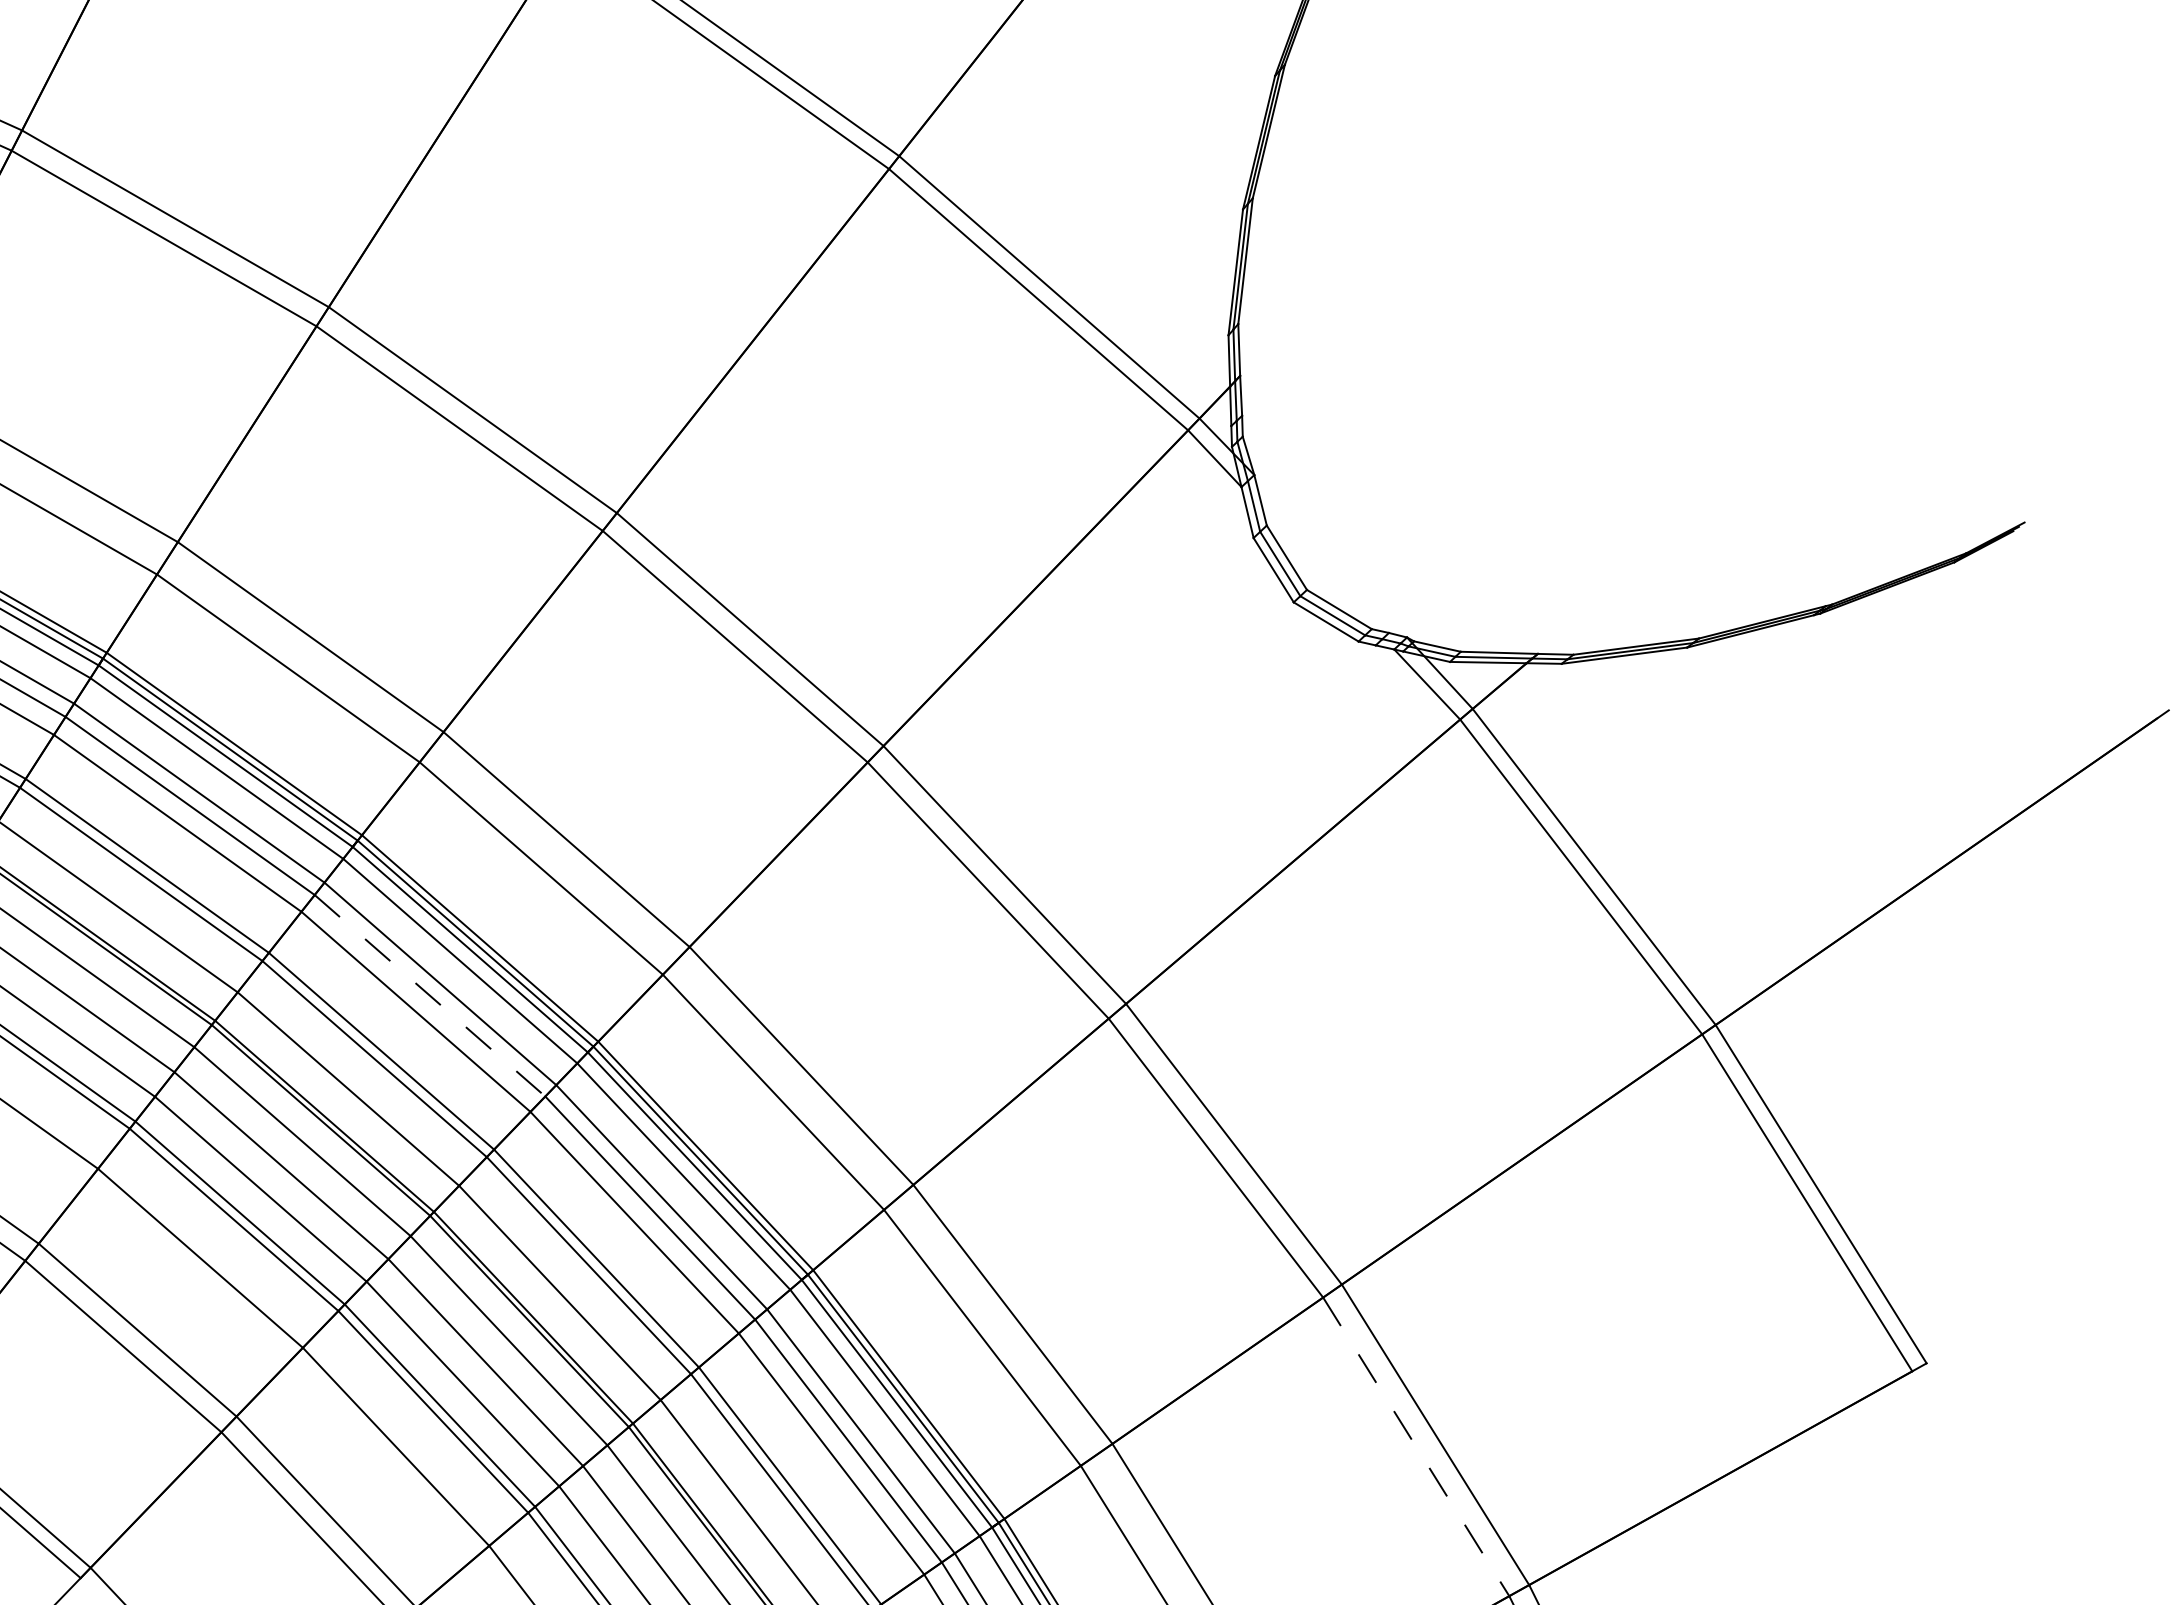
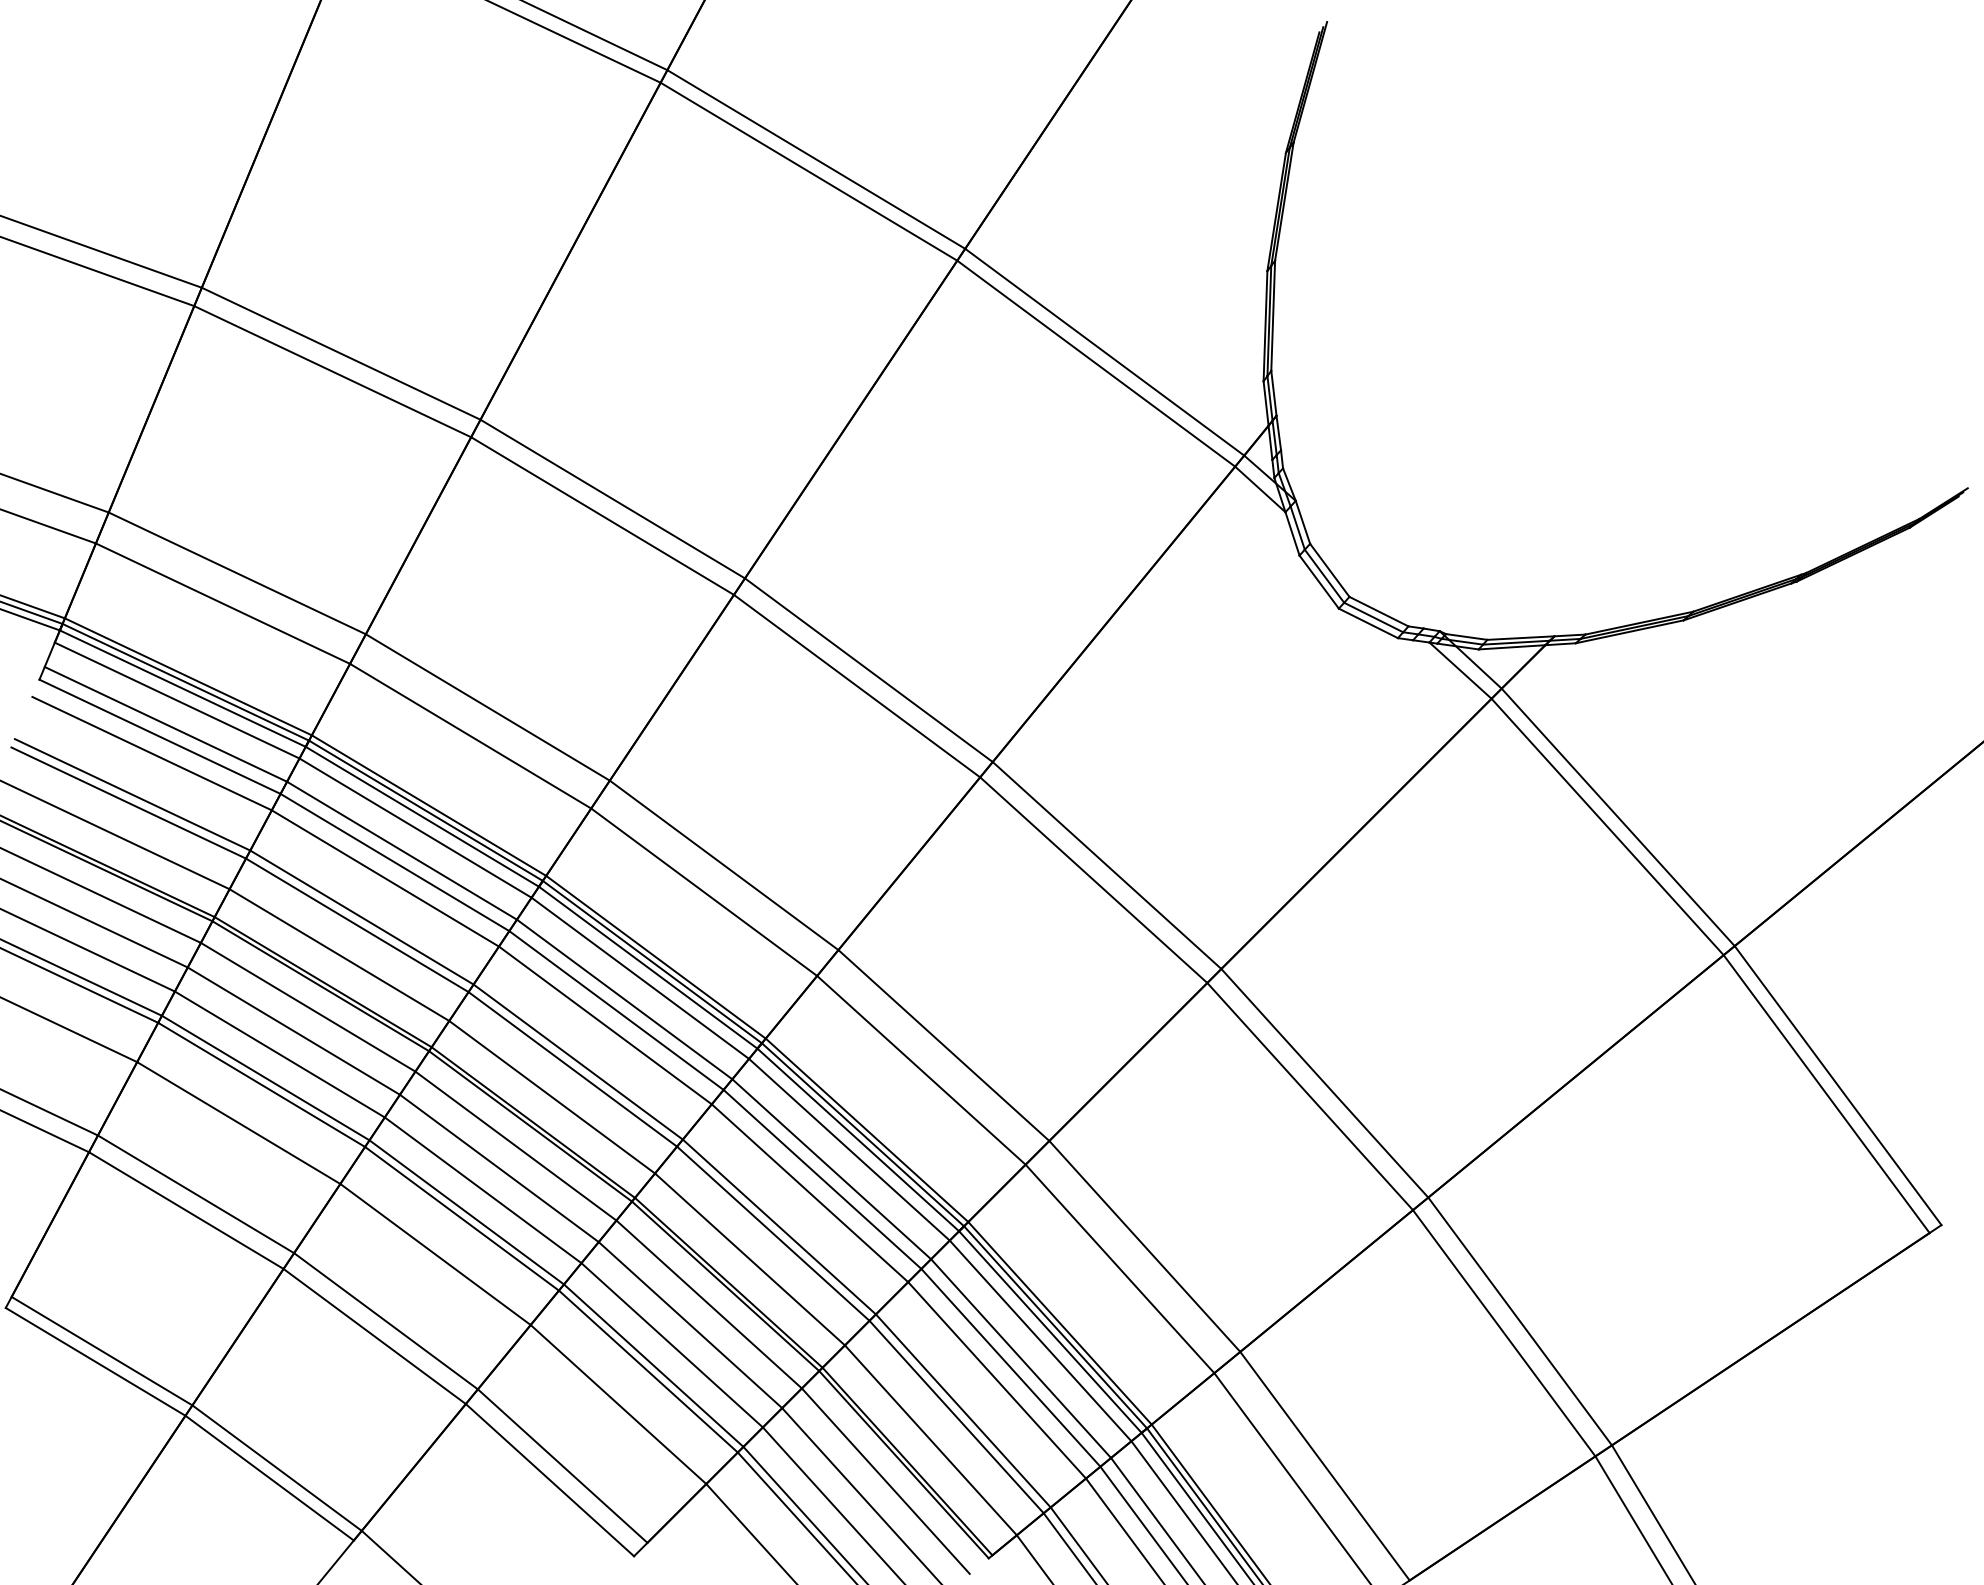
line: (430, 995) -> (616, 1010), dashed -> solid
line: (1416, 1447) -> (1504, 1333), dashed -> solid

